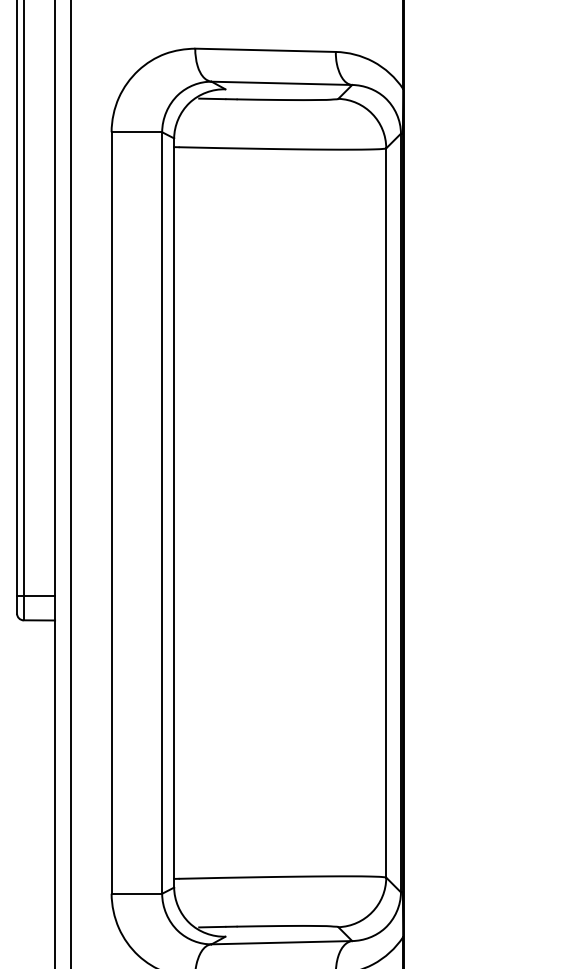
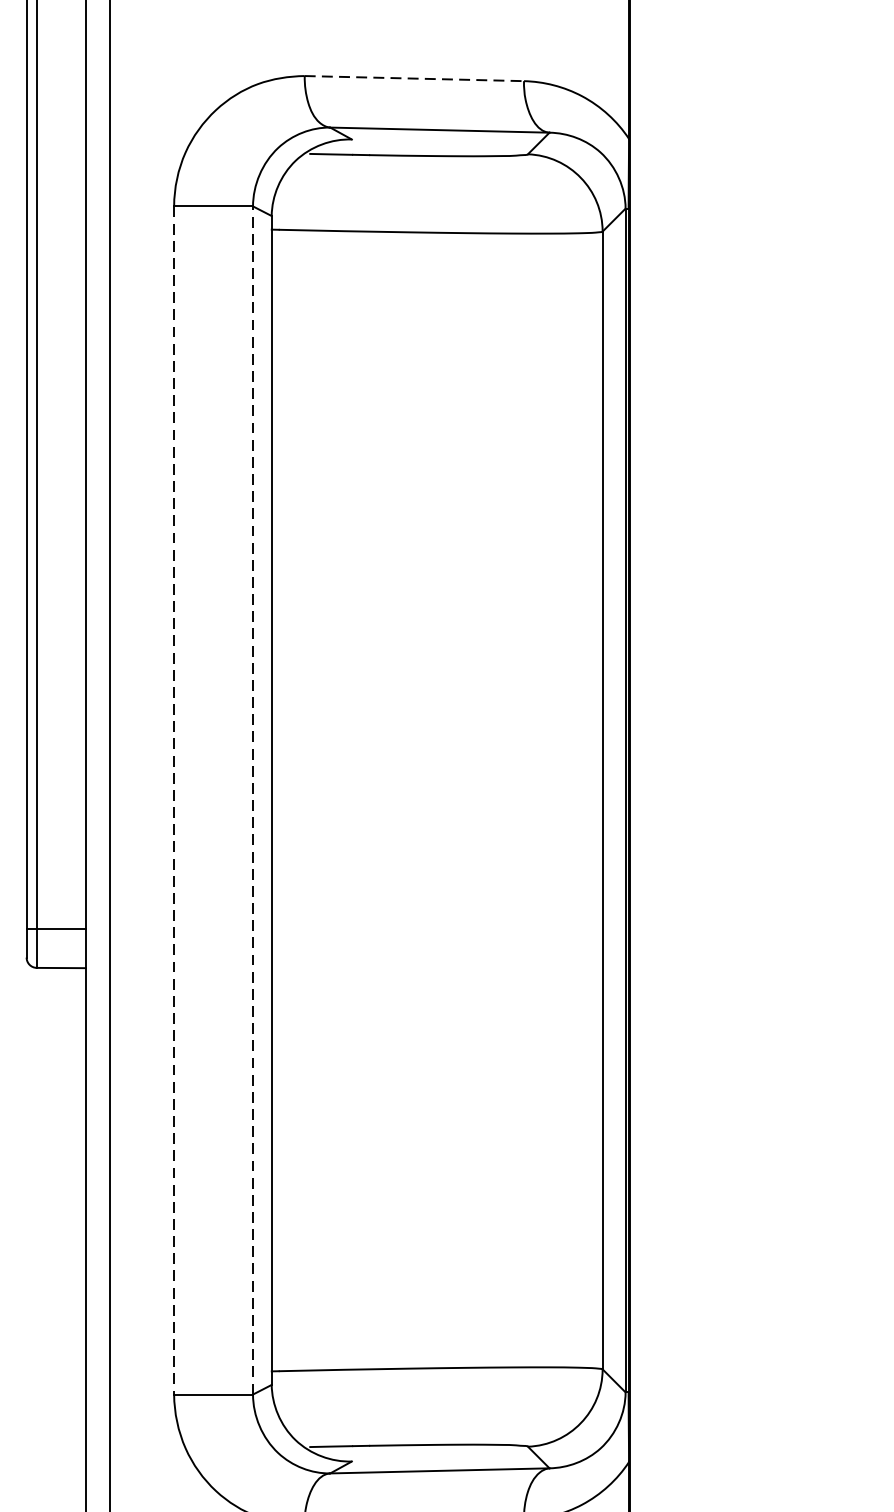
line: (266, 50) -> (415, 78), solid -> dashed
line: (111, 513) -> (173, 801), solid -> dashed
line: (162, 513) -> (253, 801), solid -> dashed

